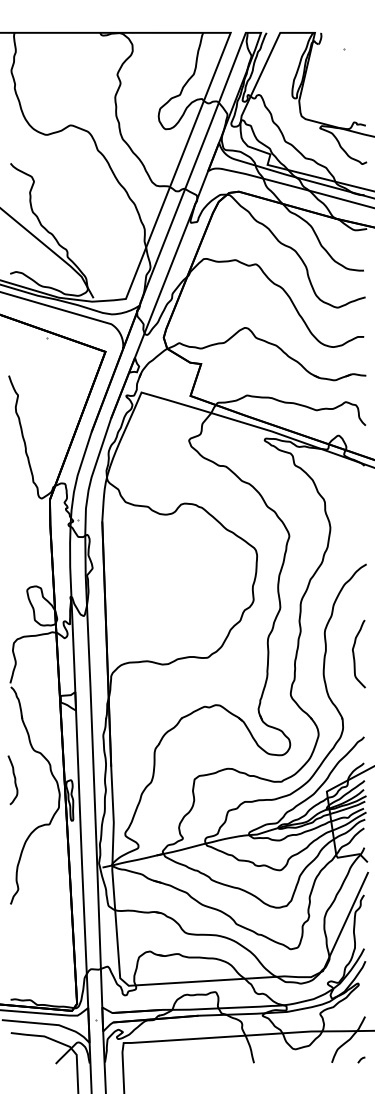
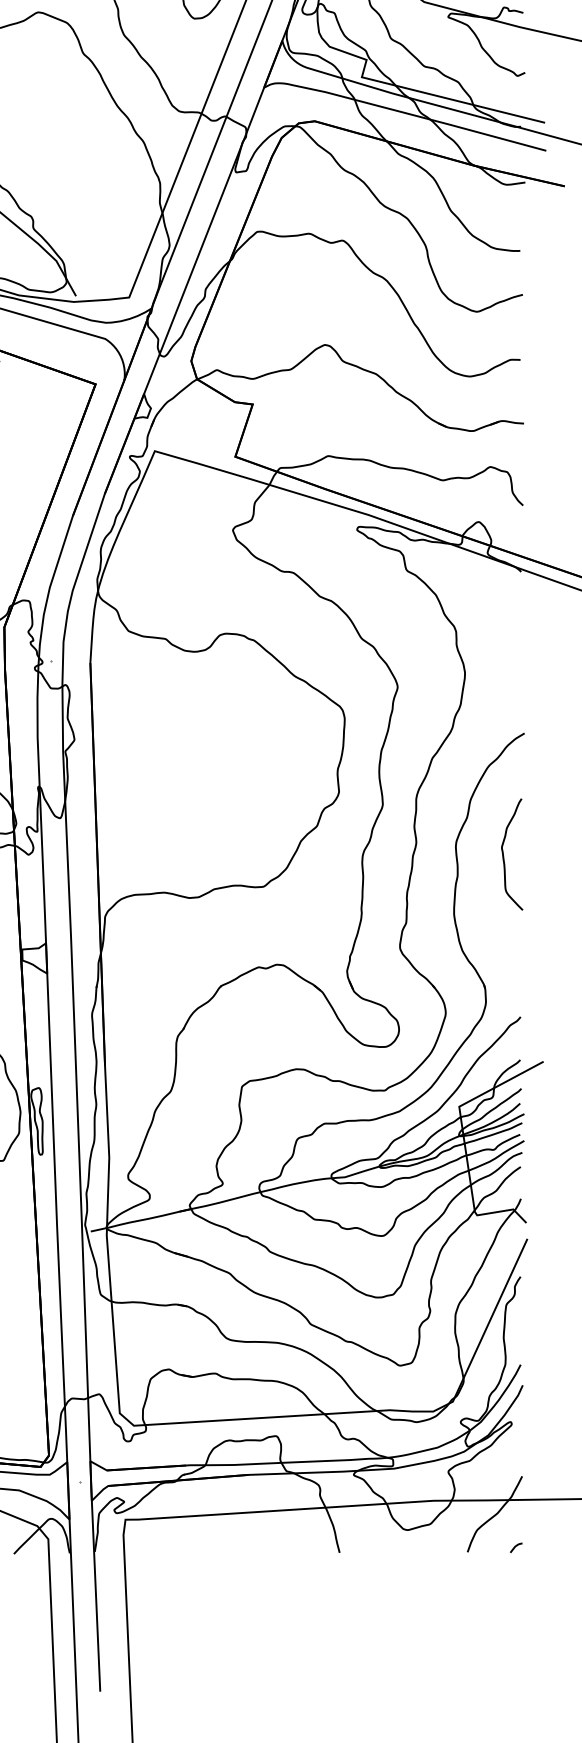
curve: (354, 653) -> (504, 853), moved

